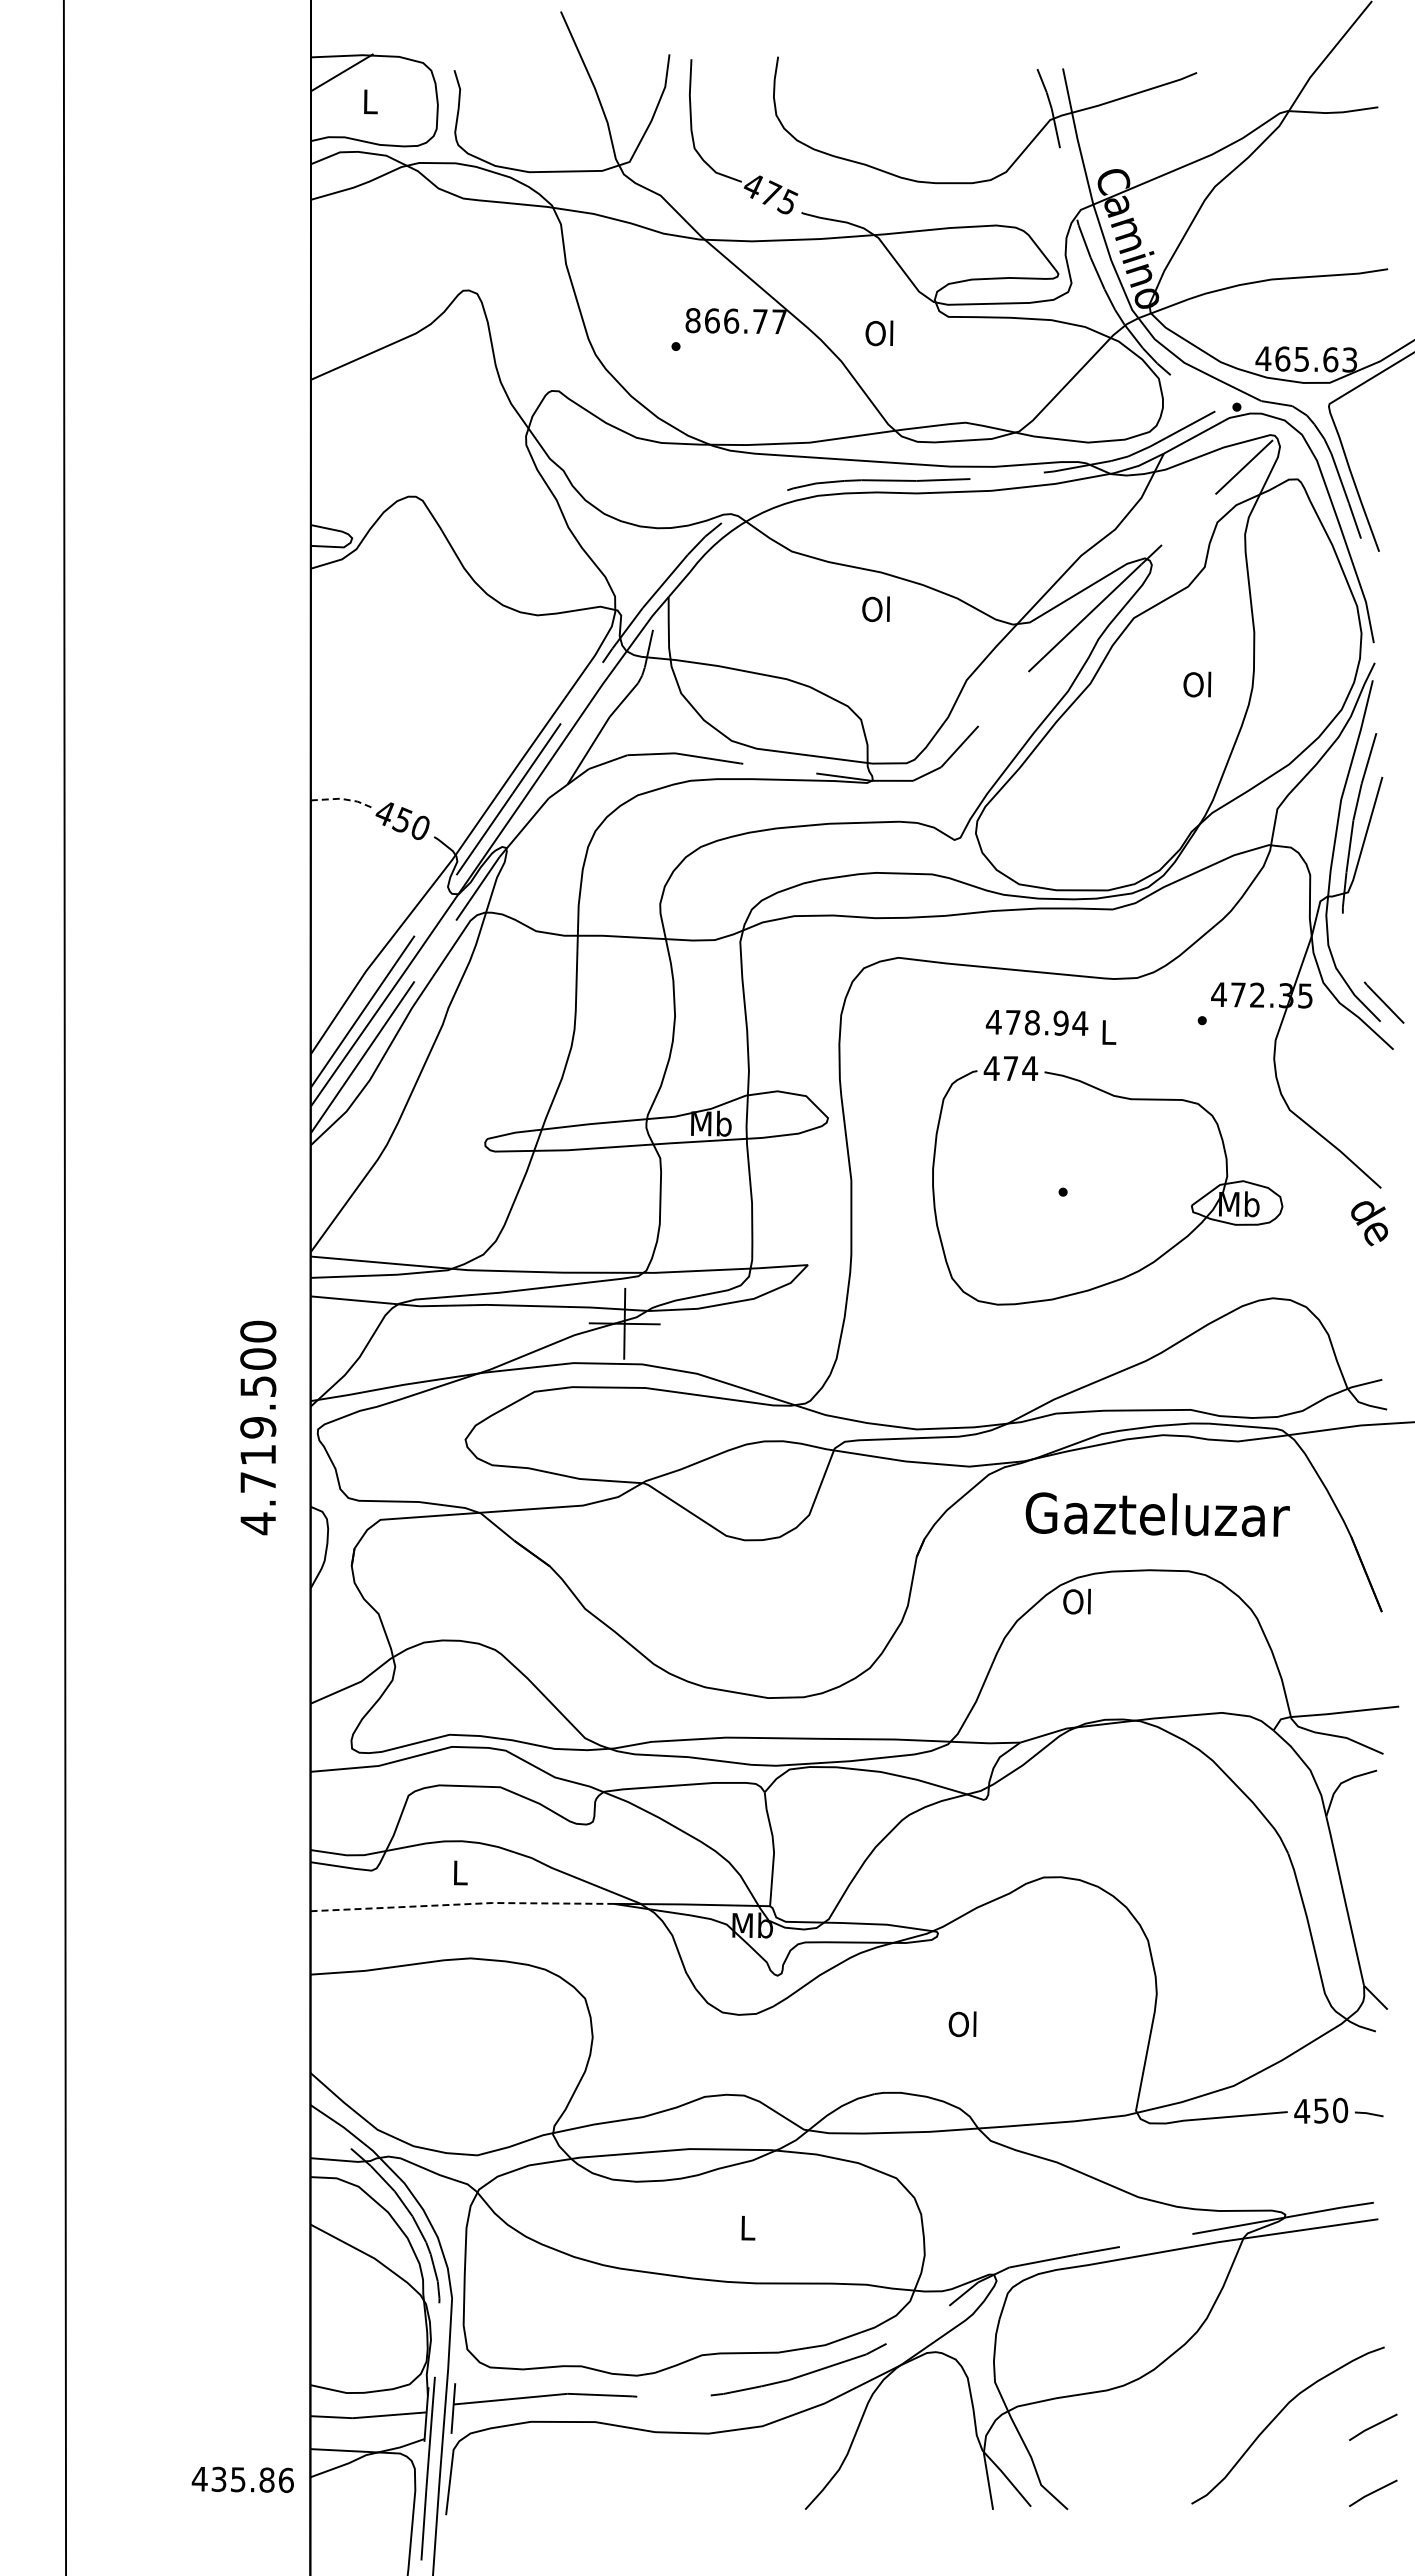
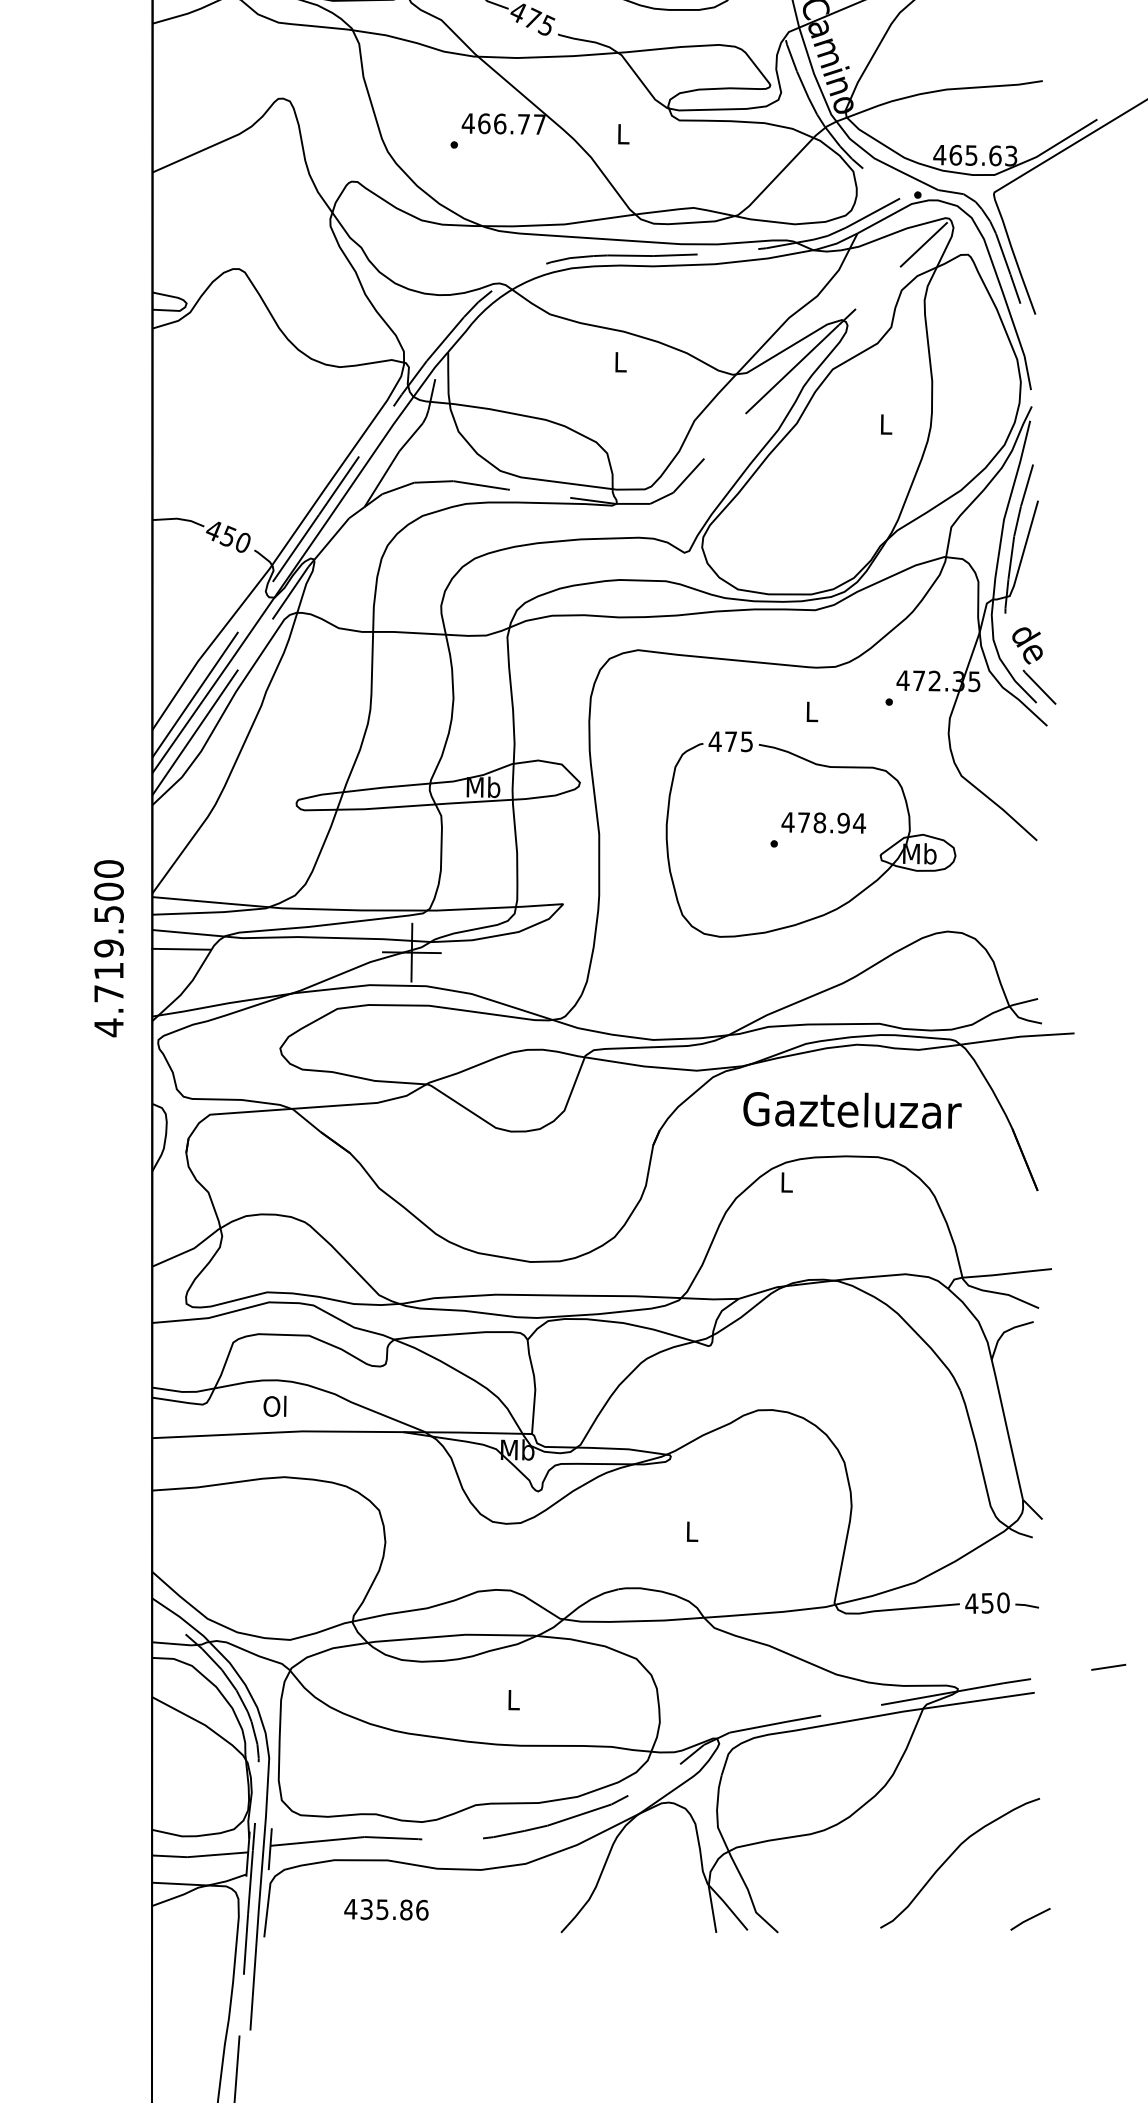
text: (692, 320) -> (467, 123), 866.77 -> 466.77
text: (879, 333) -> (622, 134), Ol -> L
text: (875, 609) -> (619, 362), Ol -> L
text: (1197, 684) -> (885, 424), Ol -> L
line: (343, 799) -> (179, 519), dashed -> solid
text: (1036, 1022) -> (823, 822), moved
text: (1030, 1068) -> (747, 741), 474 -> 475
text: (1369, 1223) -> (1027, 645), moved
line: (345, 1319) -> (181, 949), added
text: (258, 1427) -> (109, 948), moved
text: (1076, 1601) -> (785, 1182), Ol -> L
text: (458, 1872) -> (274, 1406), L -> Ol
line: (463, 1904) -> (278, 1432), dashed -> solid
text: (962, 2024) -> (691, 1531), Ol -> L
line: (1373, 2427) -> (1030, 1864), removed
text: (242, 2479) -> (386, 1909), moved

